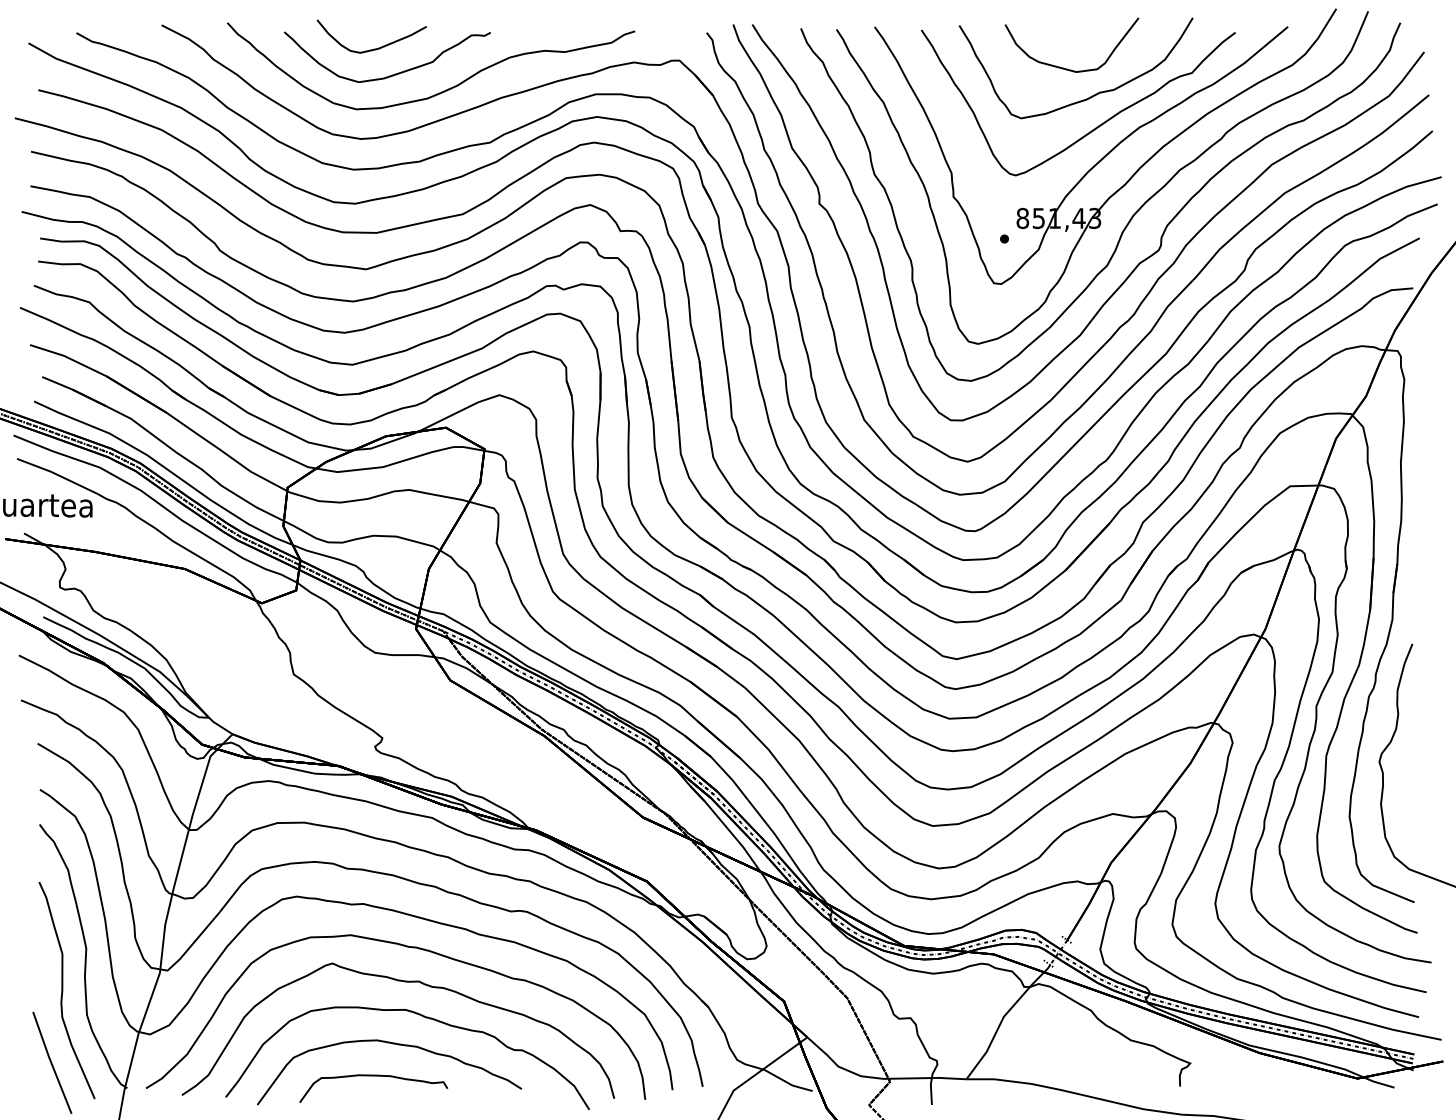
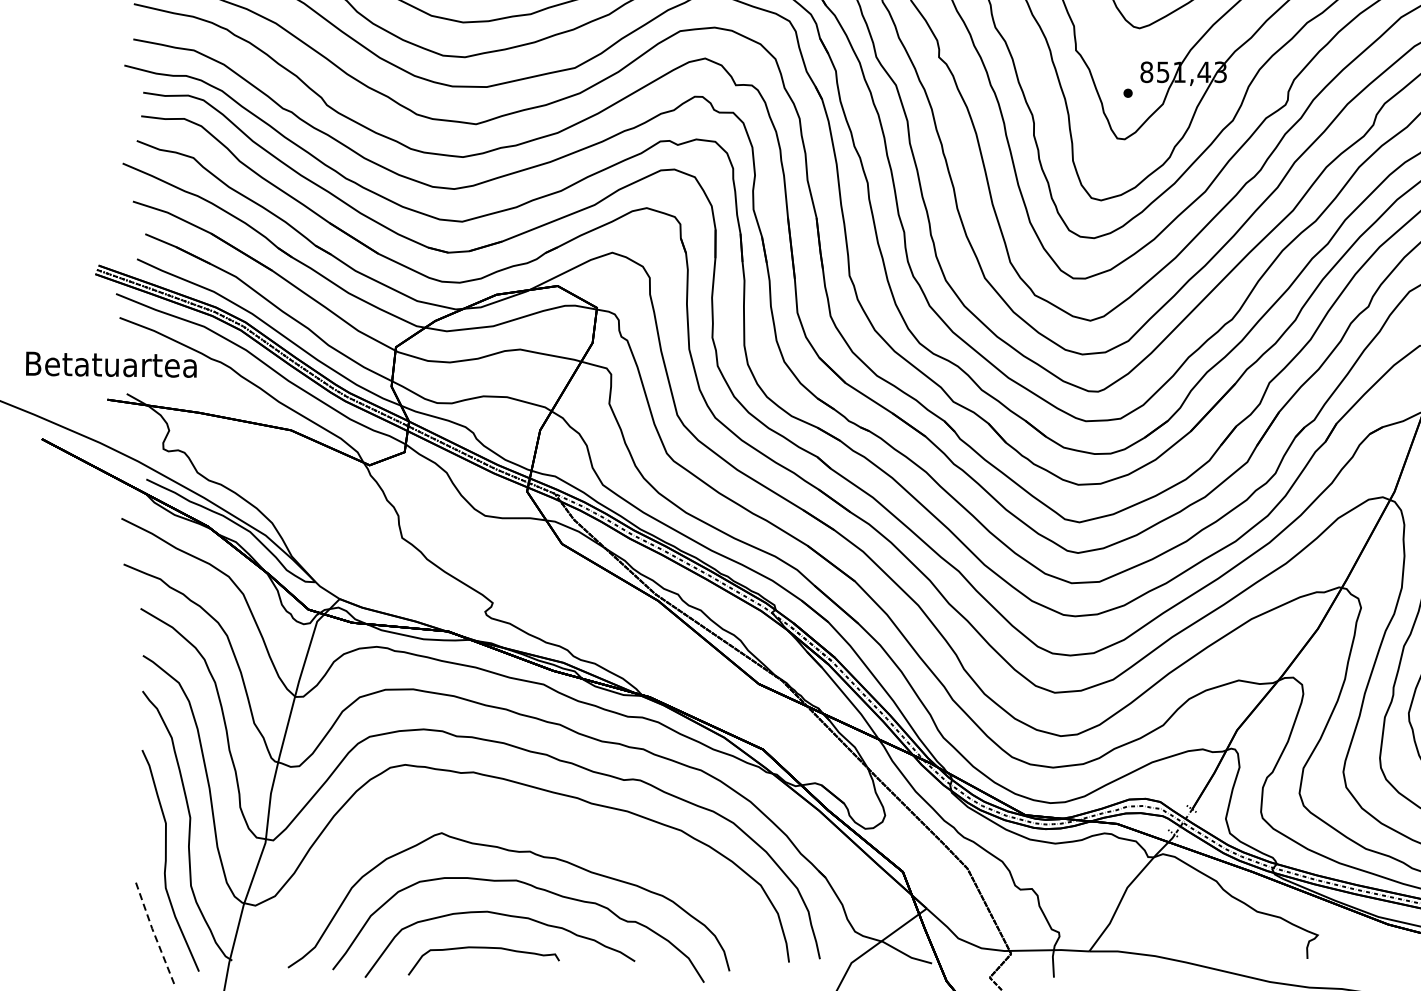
curve: (406, 947) -> (517, 816), removed
line: (51, 1063) -> (154, 935), solid -> dashed

